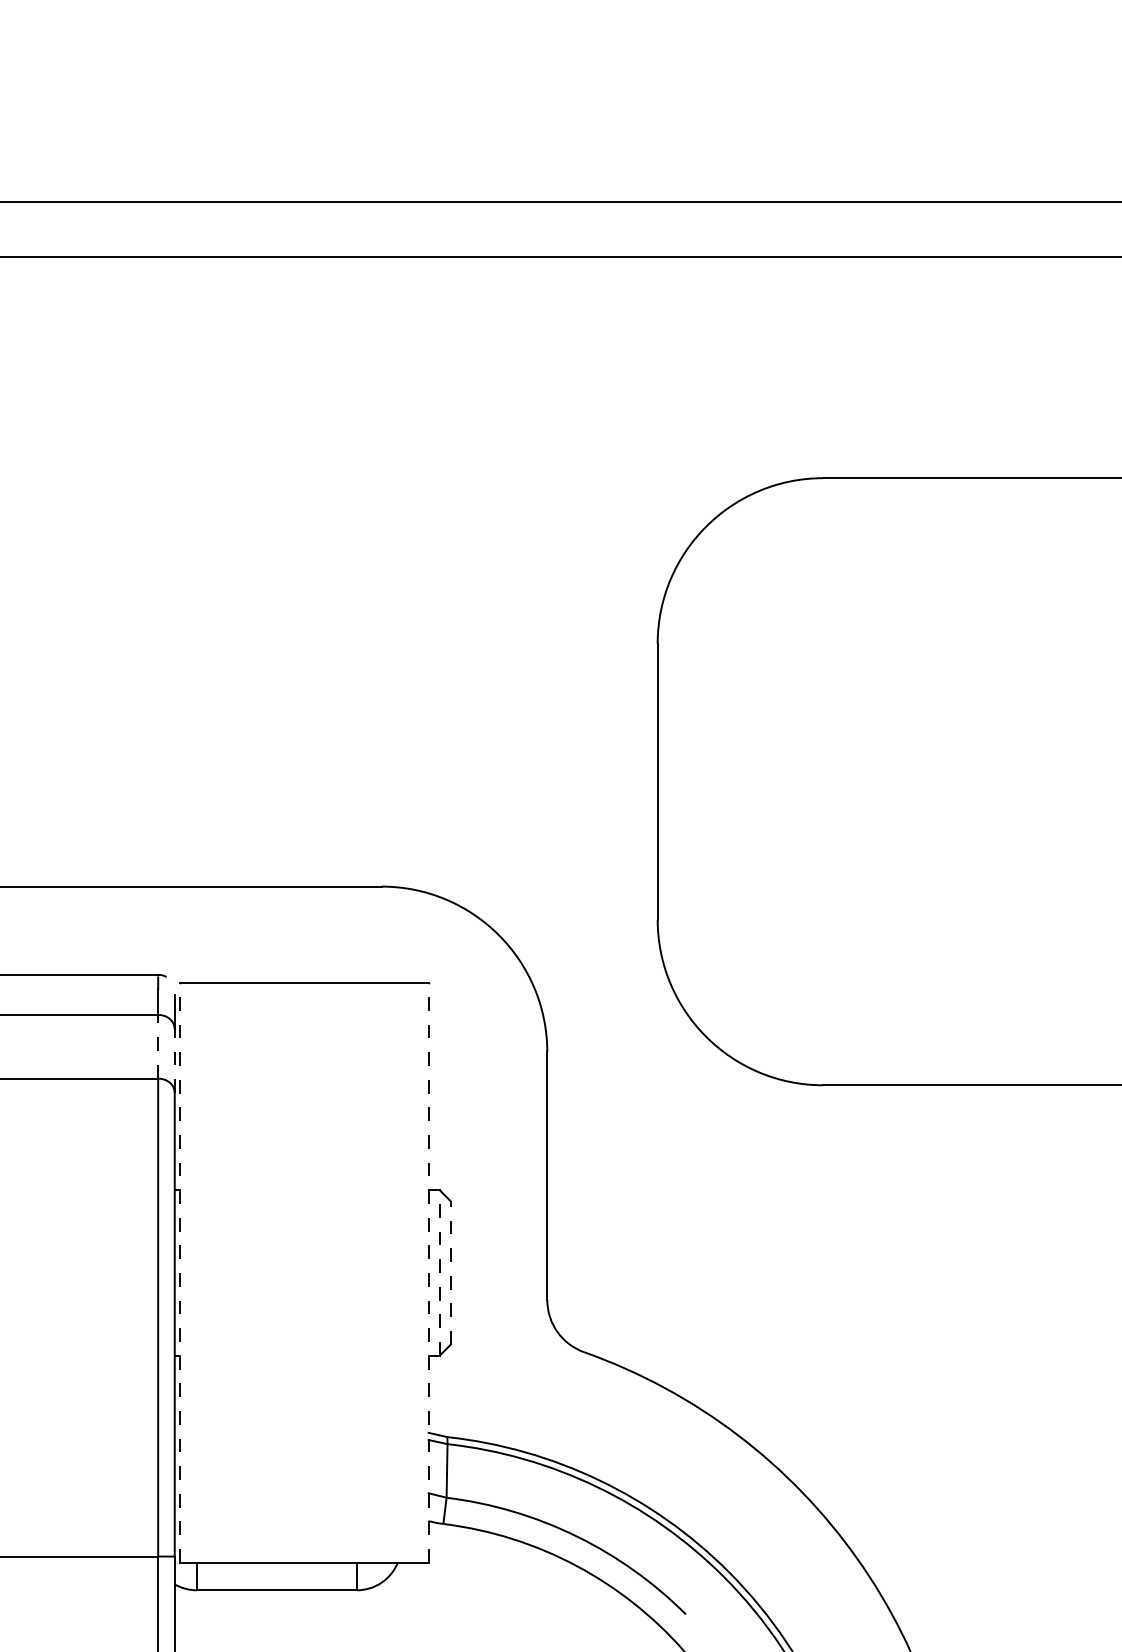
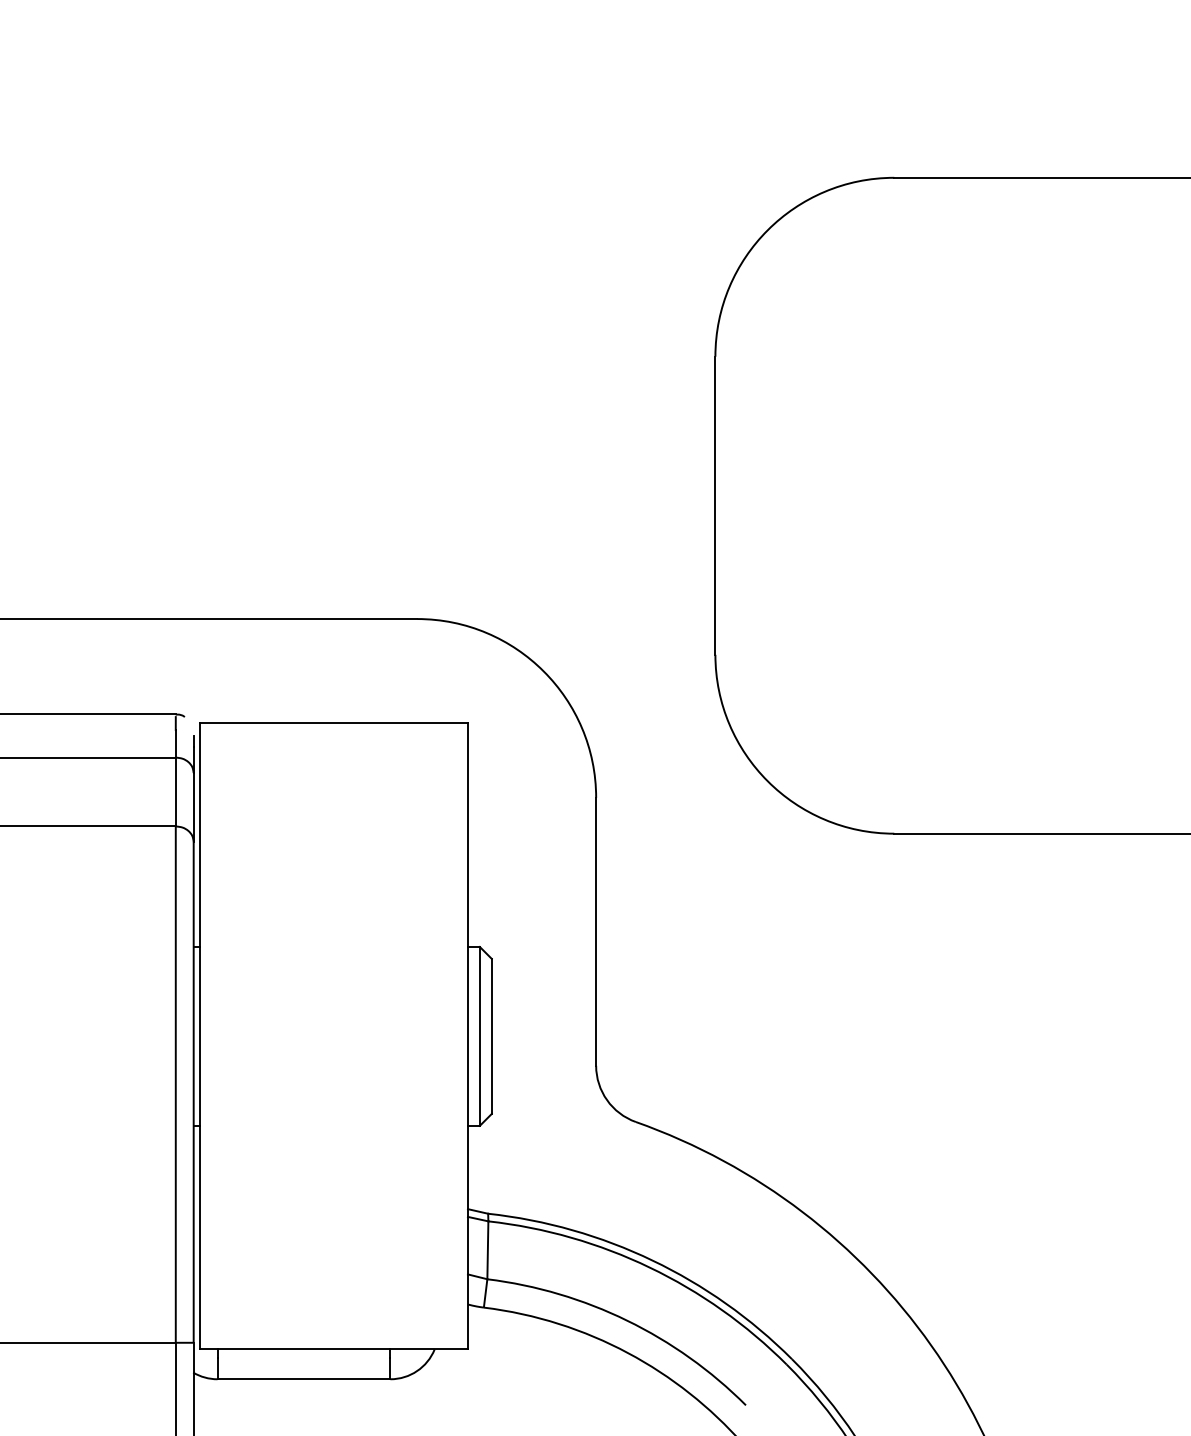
line: (158, 1046) -> (176, 791), dashed -> solid
line: (174, 1061) -> (193, 807), dashed -> solid
line: (180, 1272) -> (199, 1035), dashed -> solid
line: (428, 1272) -> (467, 1035), dashed -> solid
line: (439, 1272) -> (479, 1035), dashed -> solid
line: (450, 1272) -> (491, 1035), dashed -> solid

